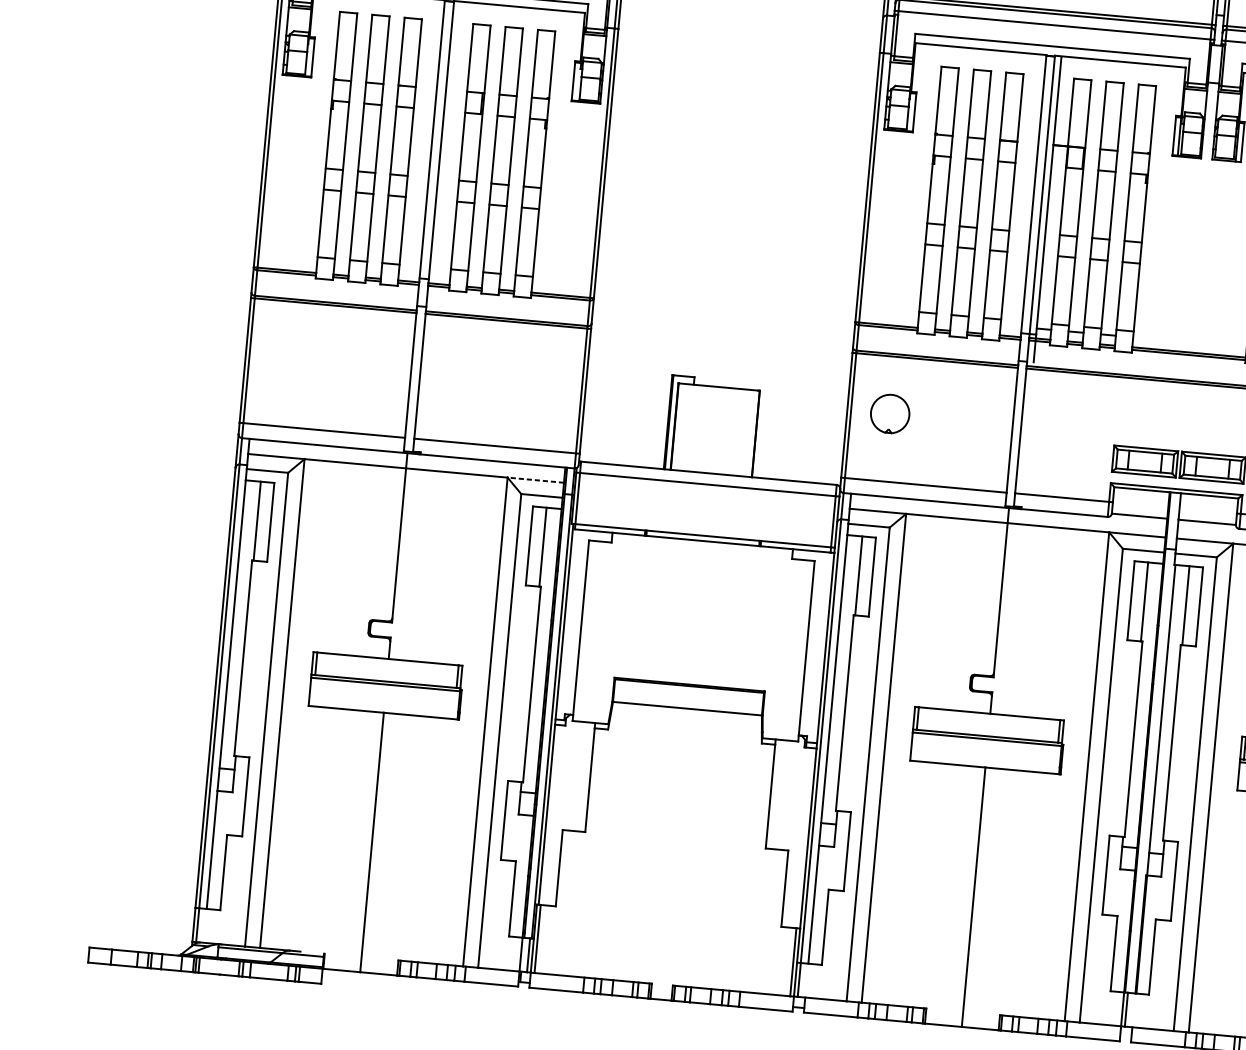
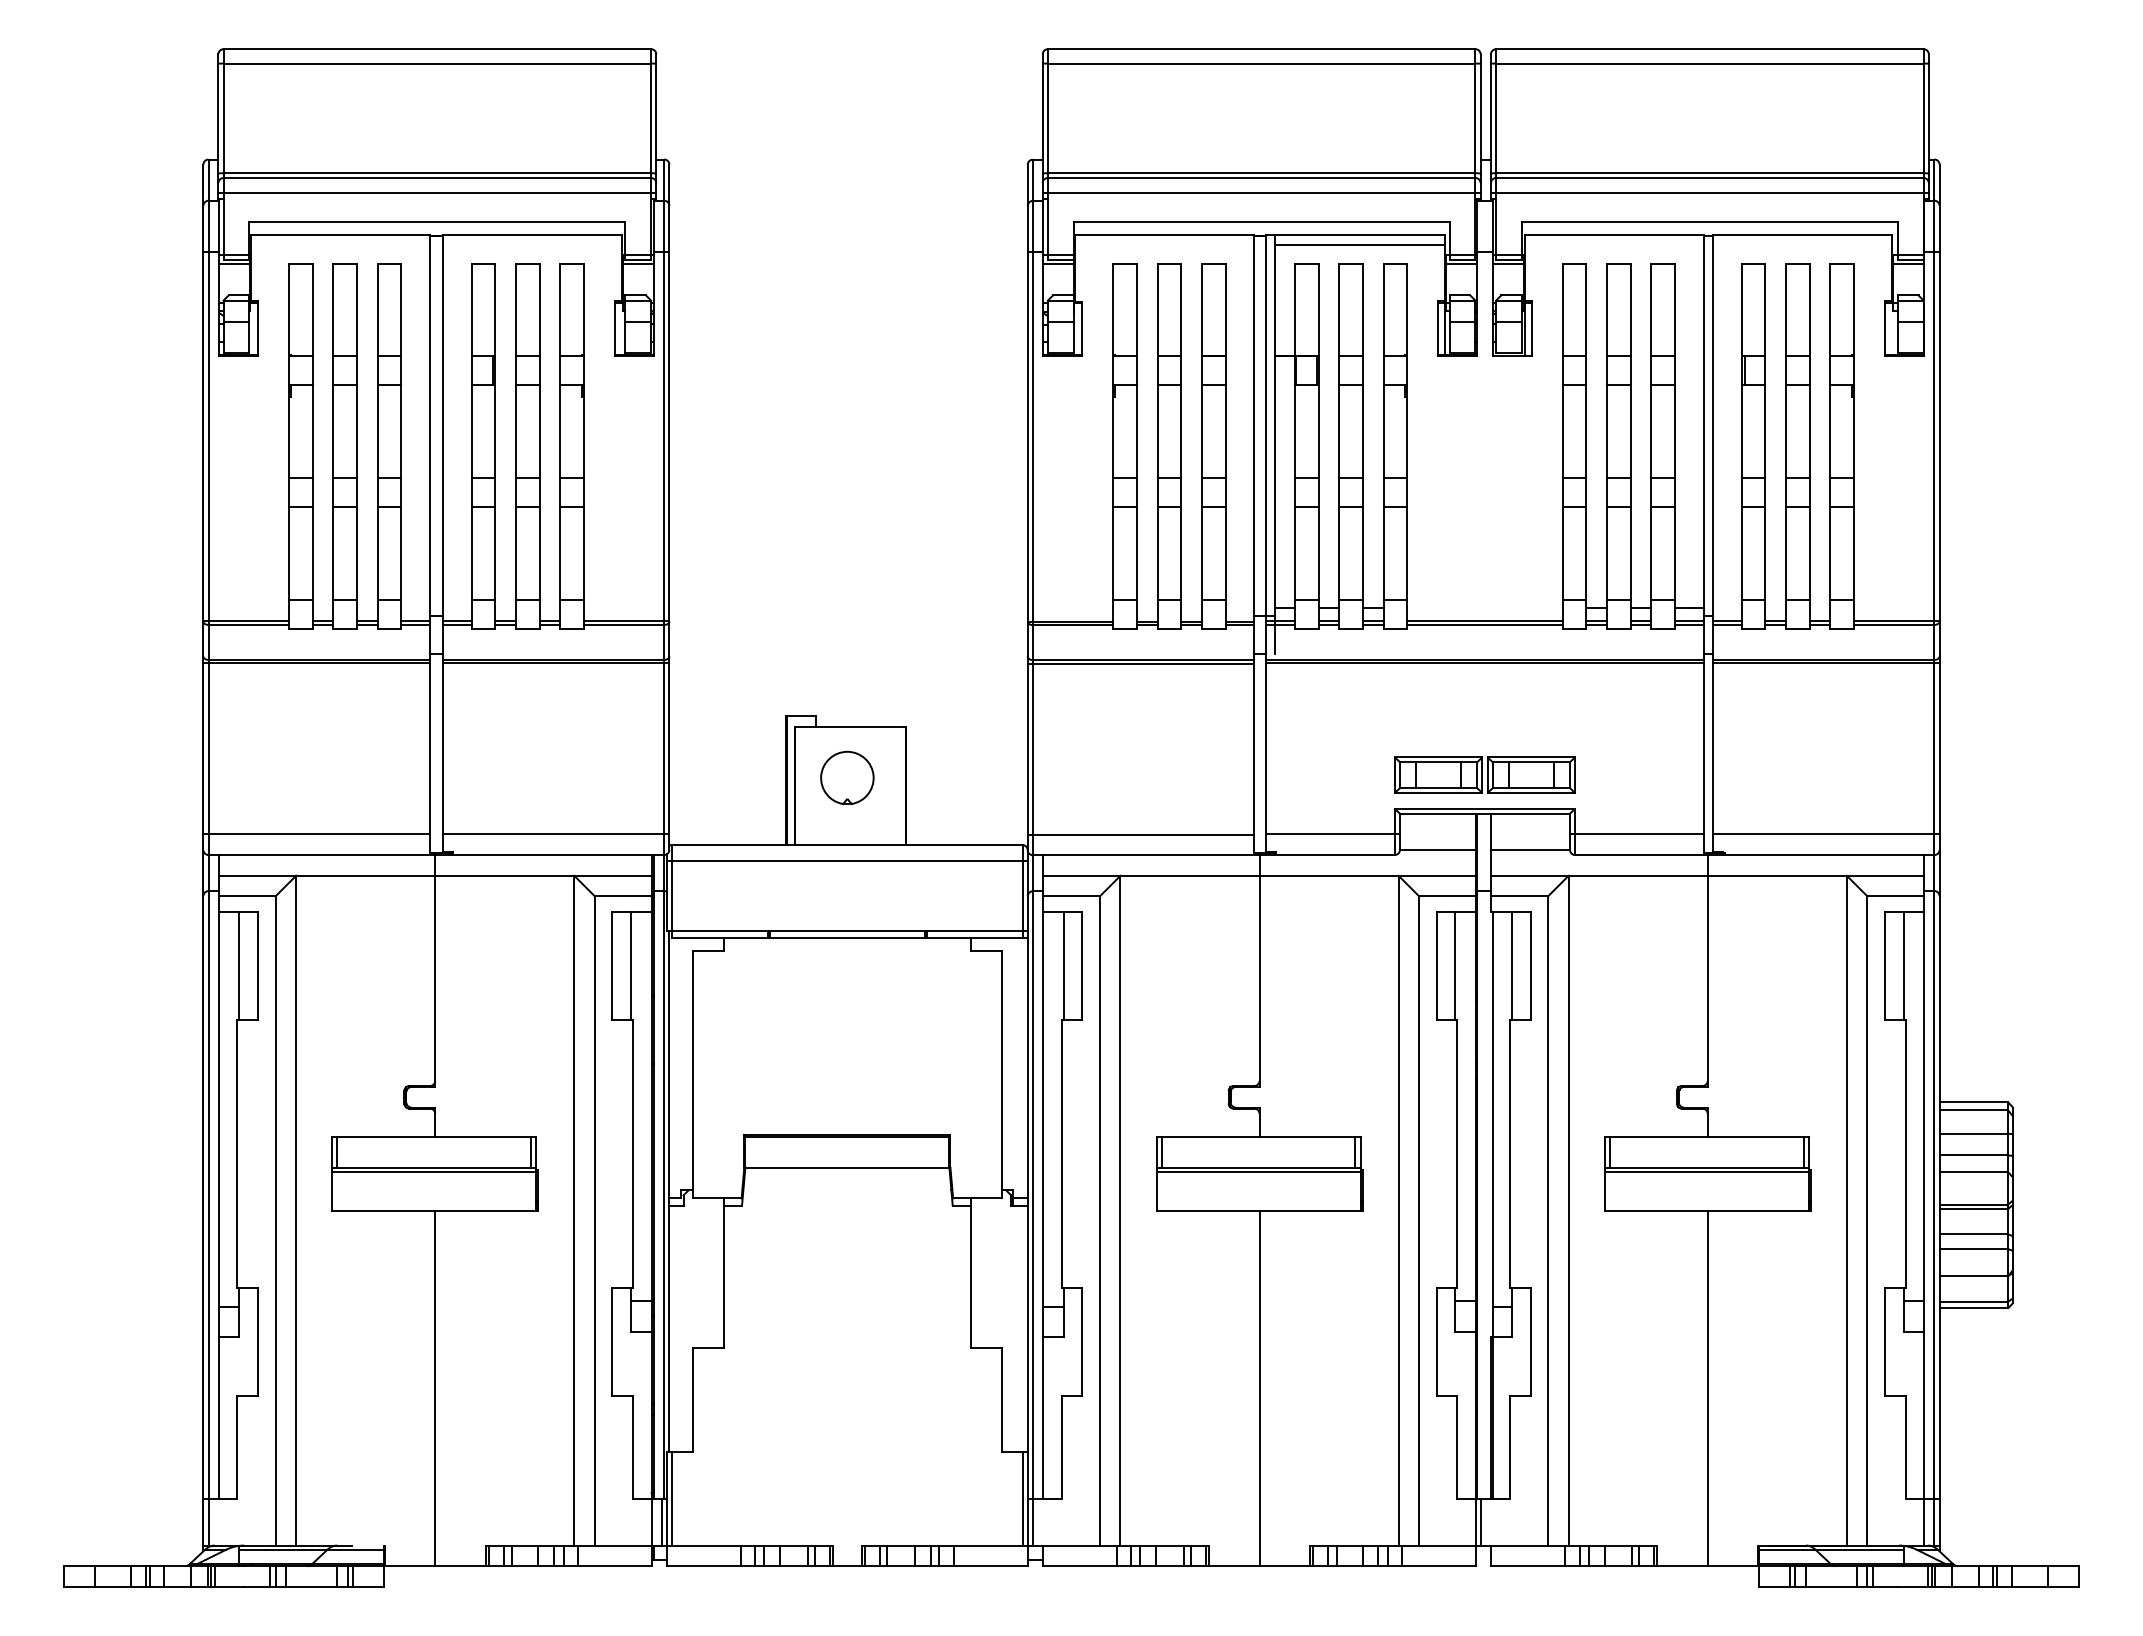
line: (1123, 69) -> (1360, 245), added
part: (890, 413) -> (847, 777), moved
line: (535, 479) -> (612, 875), dashed -> solid

